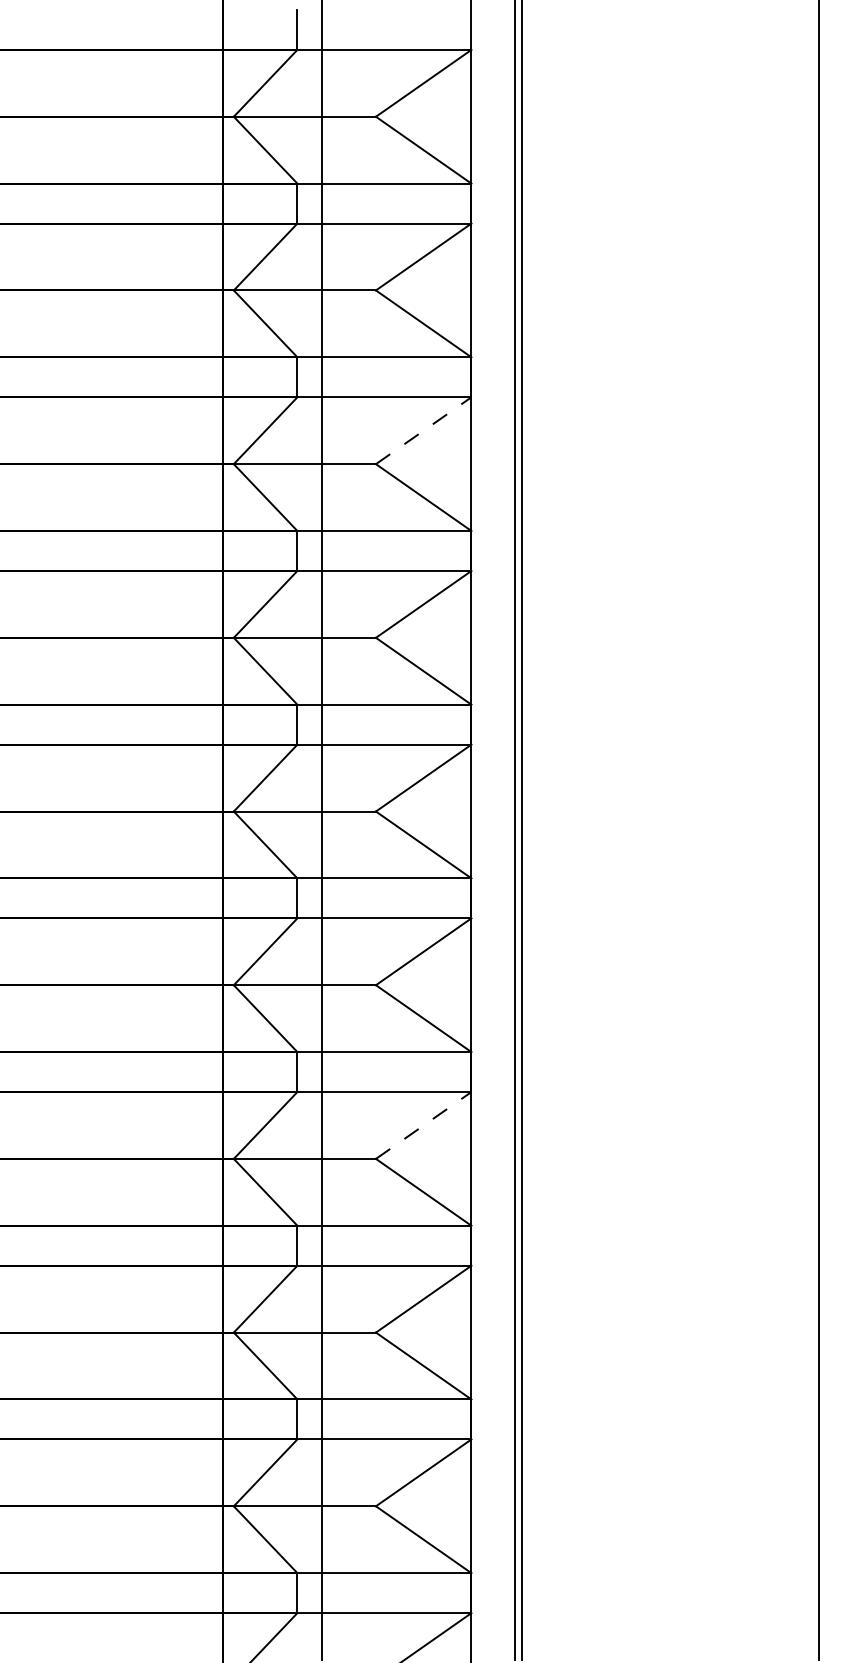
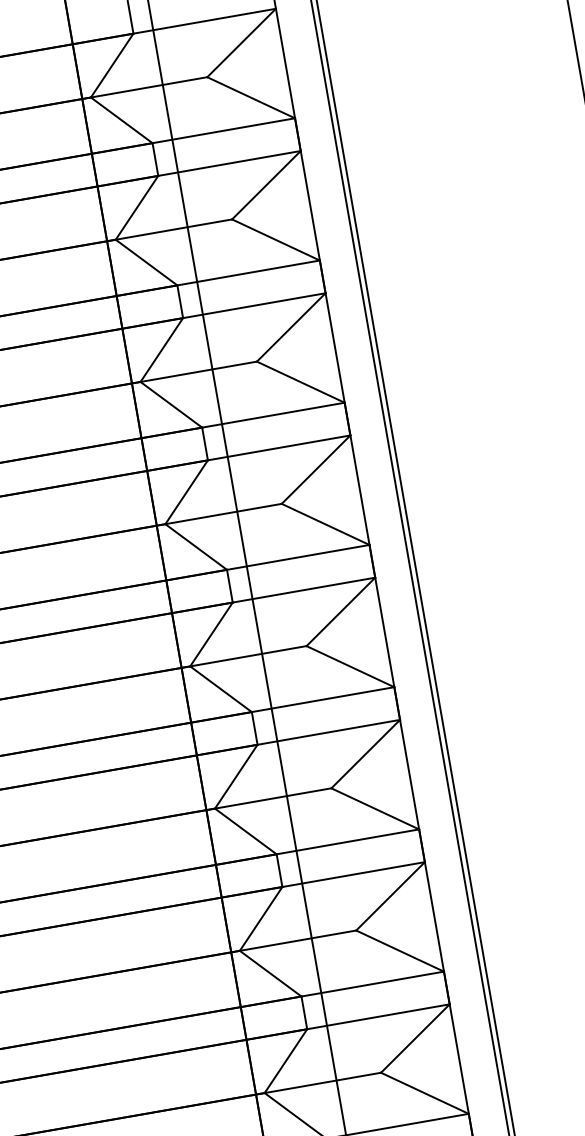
line: (424, 430) -> (291, 327), dashed -> solid
line: (424, 1125) -> (391, 896), dashed -> solid

